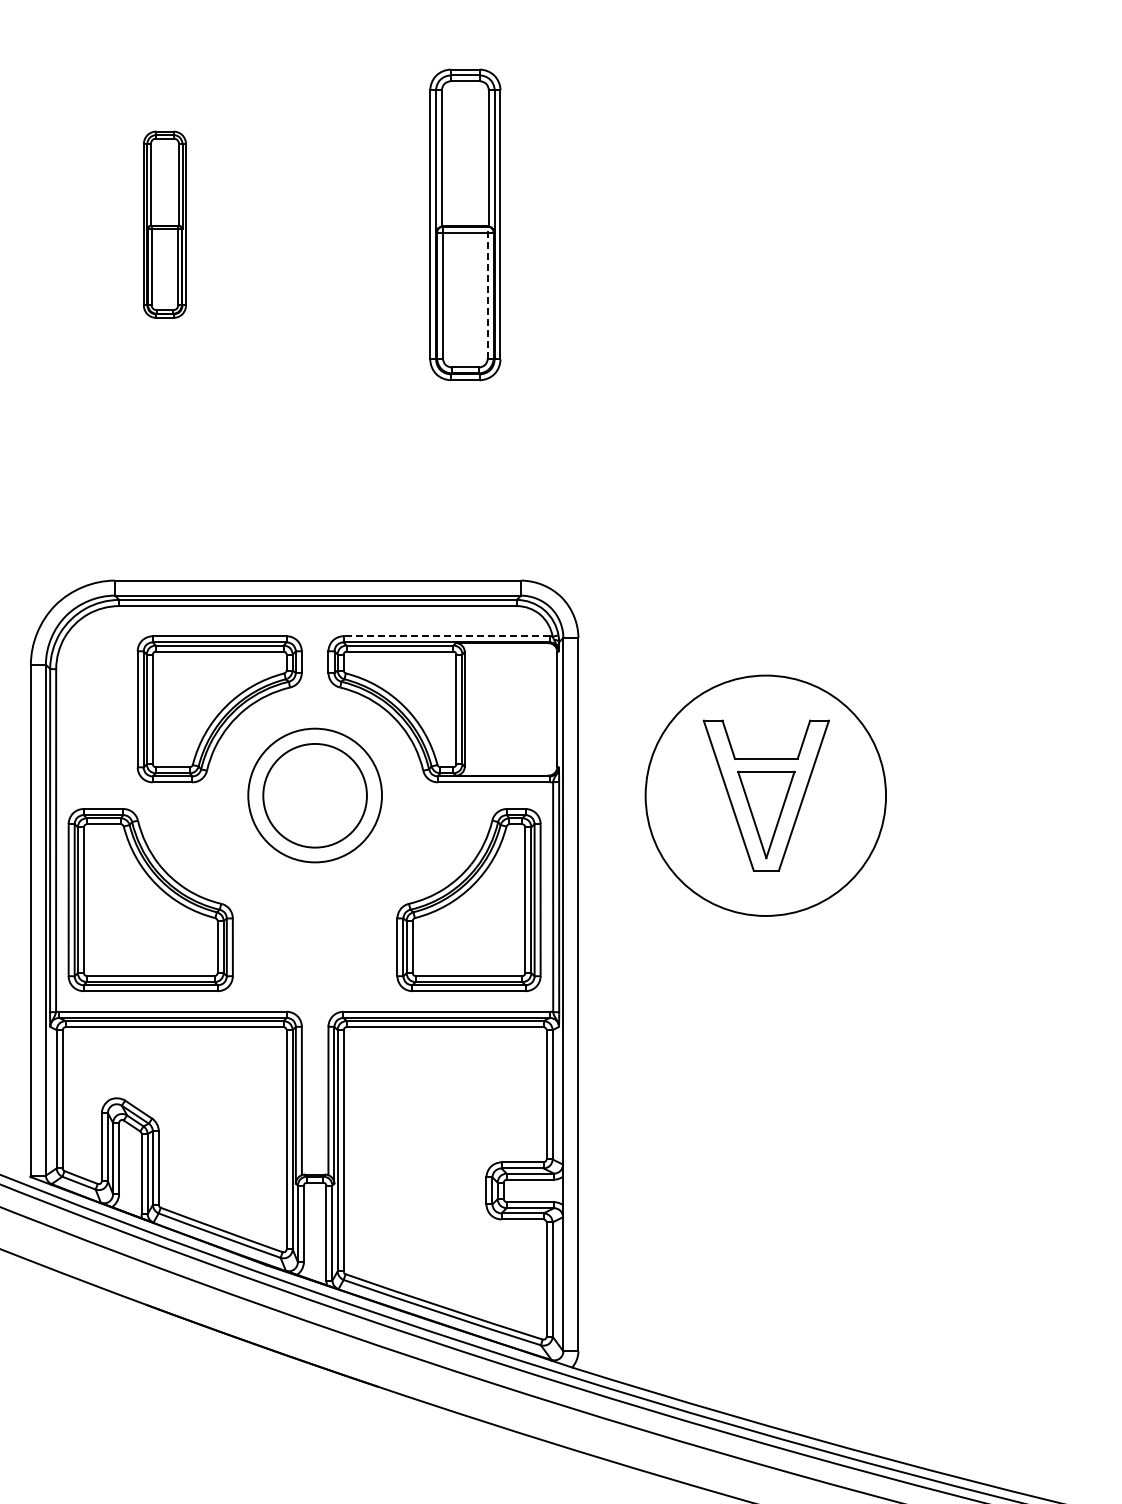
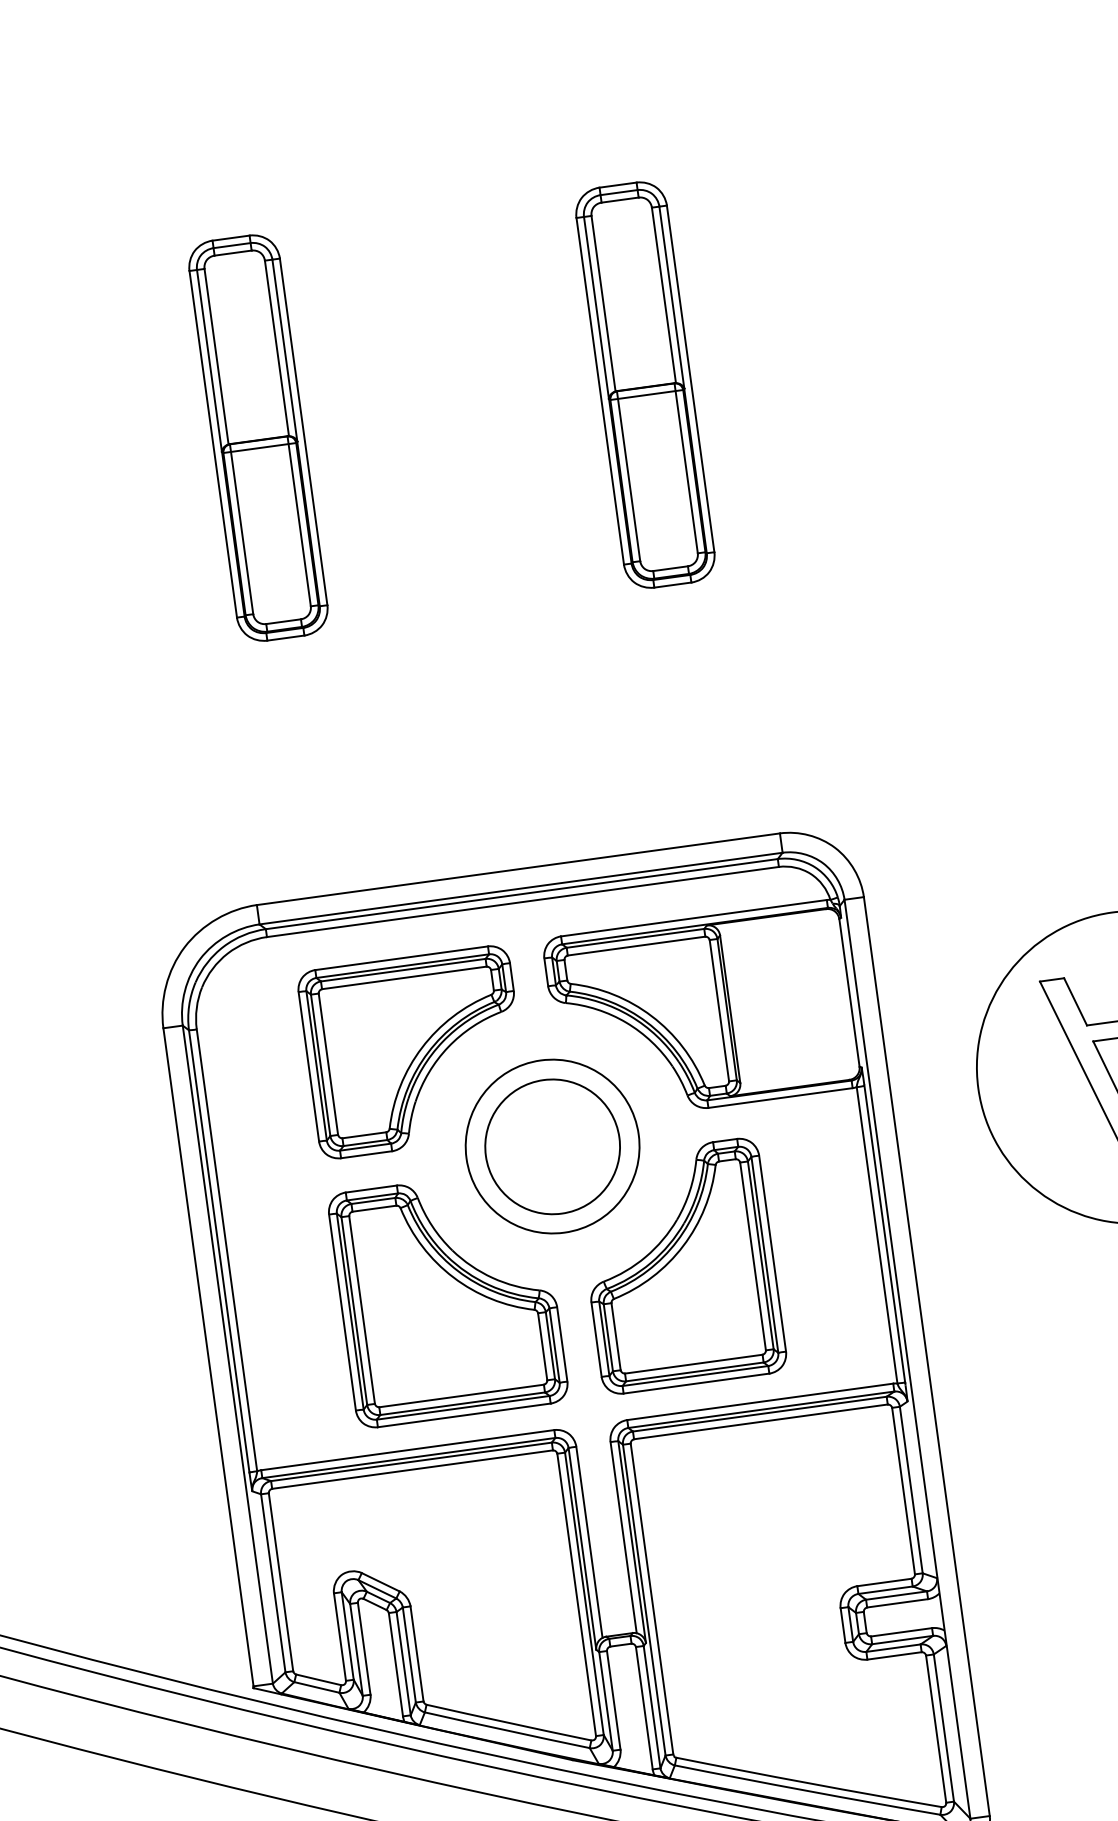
part: (164, 224) -> (257, 437), size x1.67
line: (487, 292) -> (685, 468), dashed -> solid
line: (446, 636) -> (693, 918), dashed -> solid
part: (150, 900) -> (447, 1298), moved
part: (468, 900) -> (679, 1266), moved

